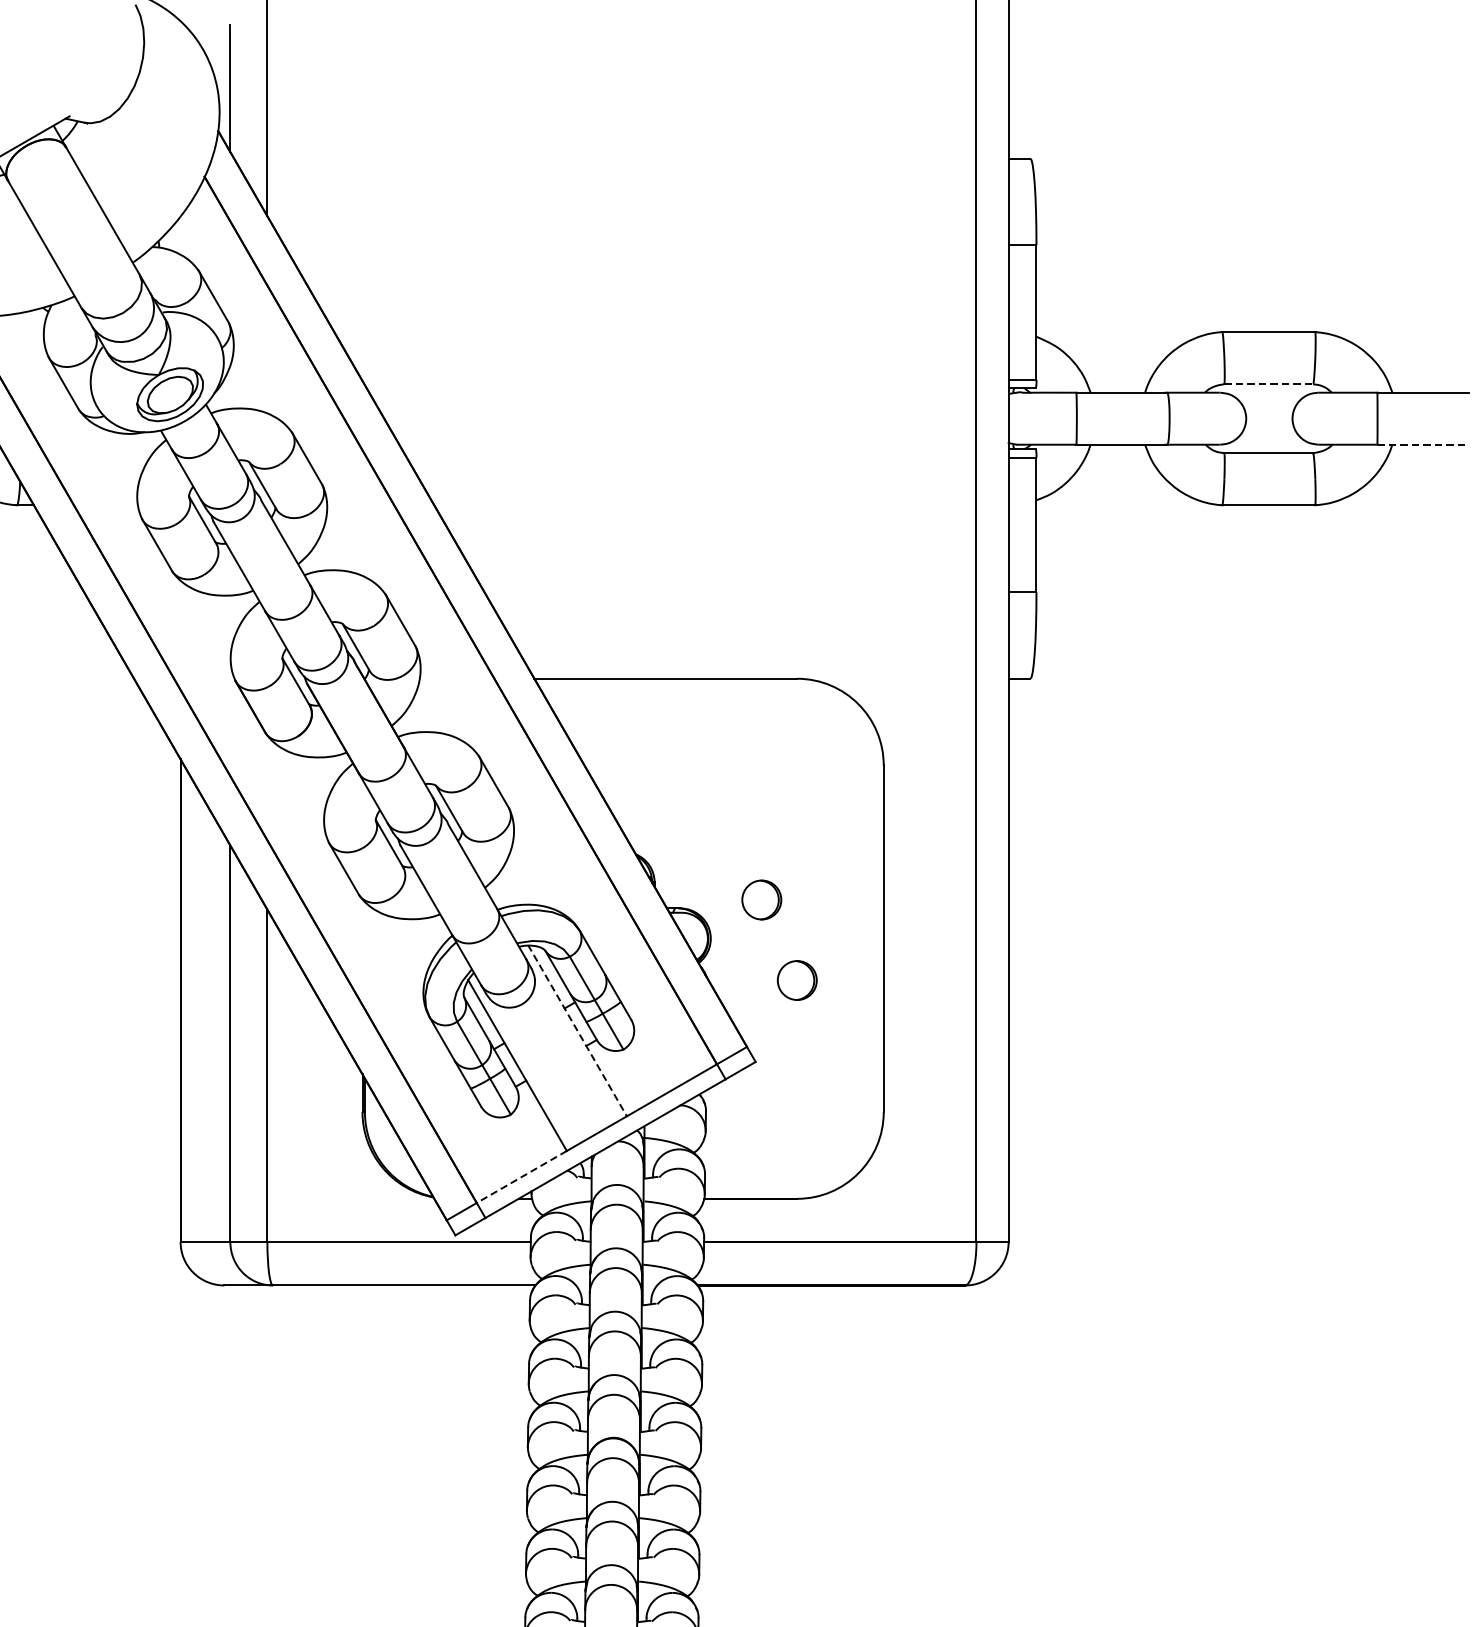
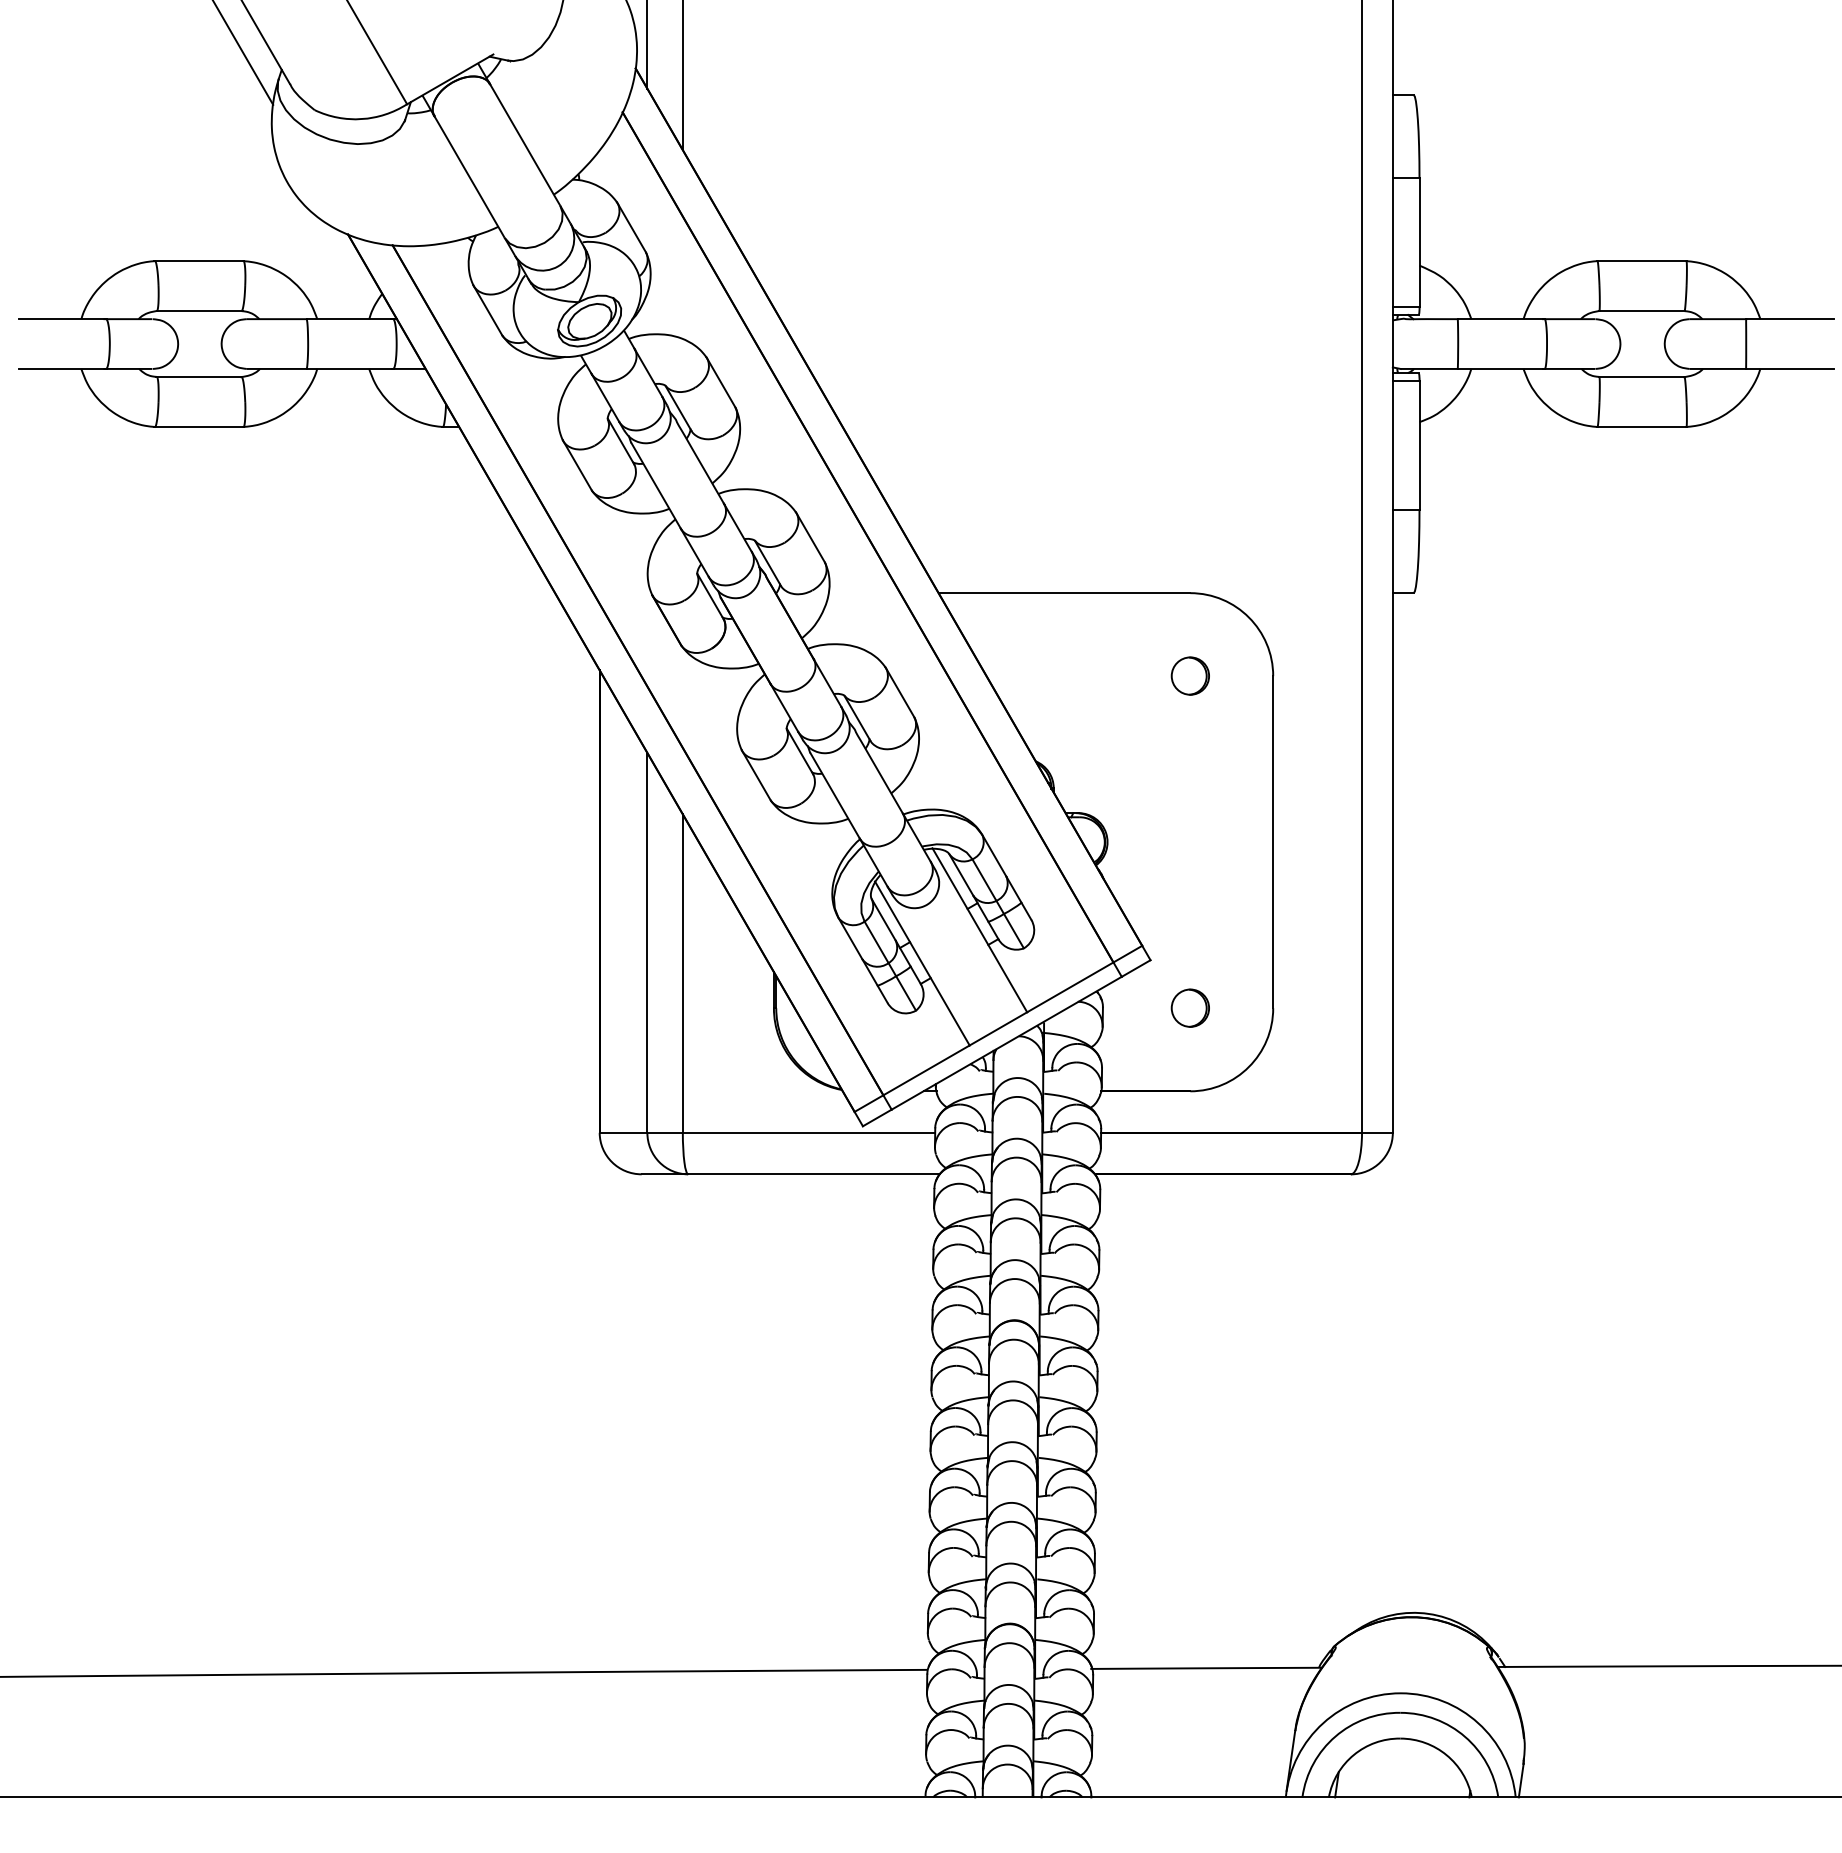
line: (1269, 383) -> (1642, 310), dashed -> solid
line: (1422, 444) -> (1789, 368), dashed -> solid
part: (760, 899) -> (1189, 675), moved
part: (796, 979) -> (1189, 1007), moved
line: (577, 1030) -> (979, 930), dashed -> solid
line: (521, 1177) -> (926, 1070), dashed -> solid

